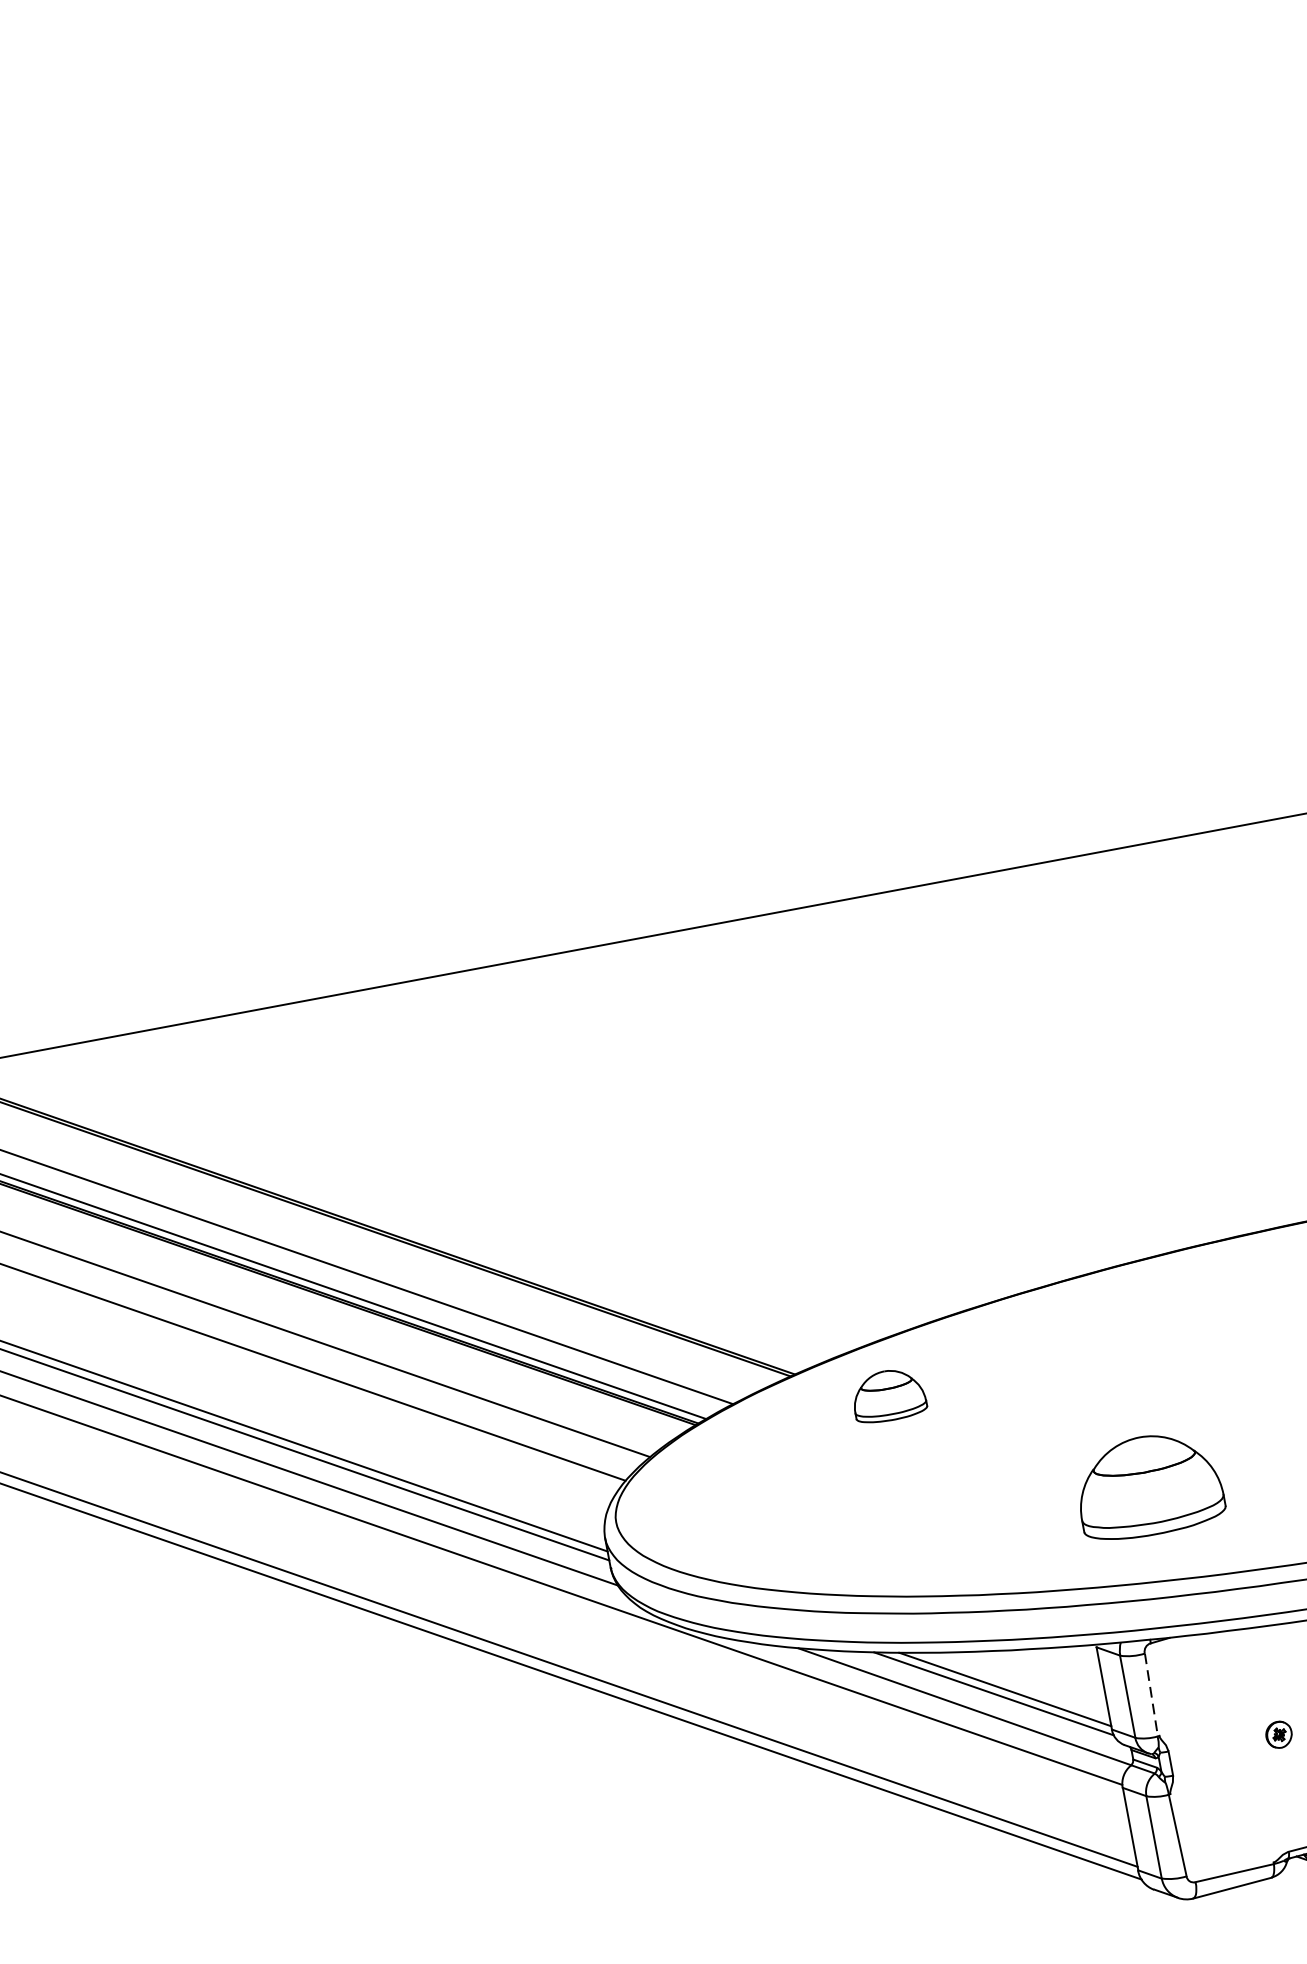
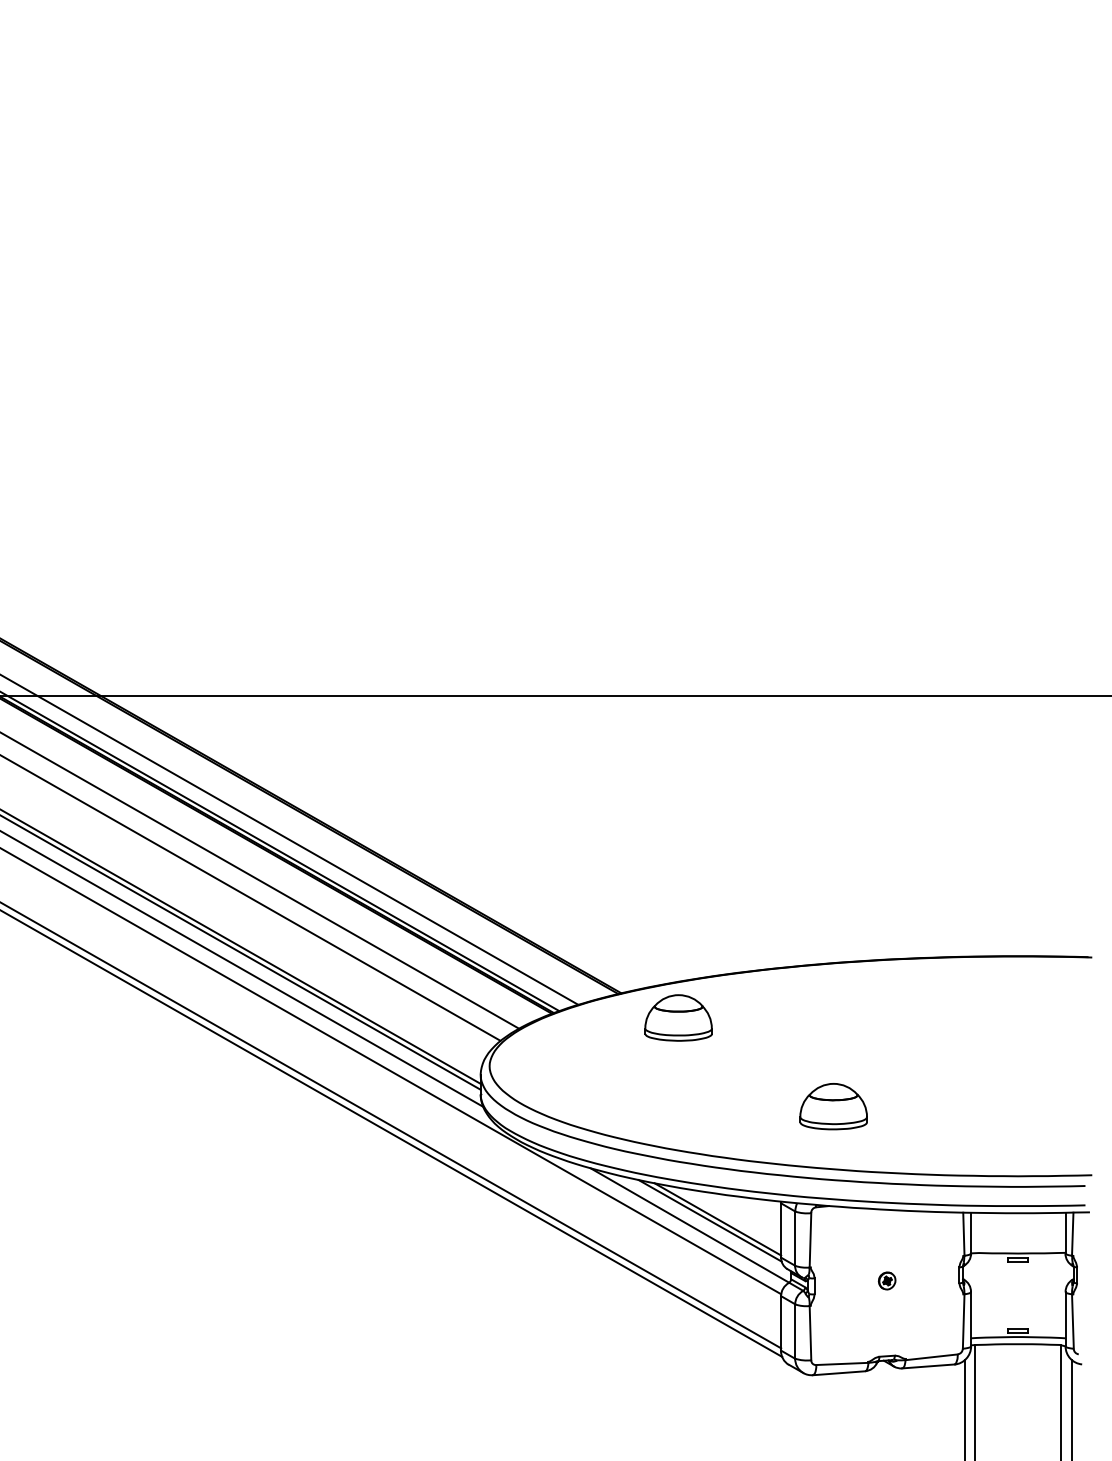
part: (888, 1394) -> (678, 1017), size x1.43
part: (1148, 1485) -> (833, 1106), size x0.71
line: (1151, 1695) -> (810, 1240), dashed -> solid

